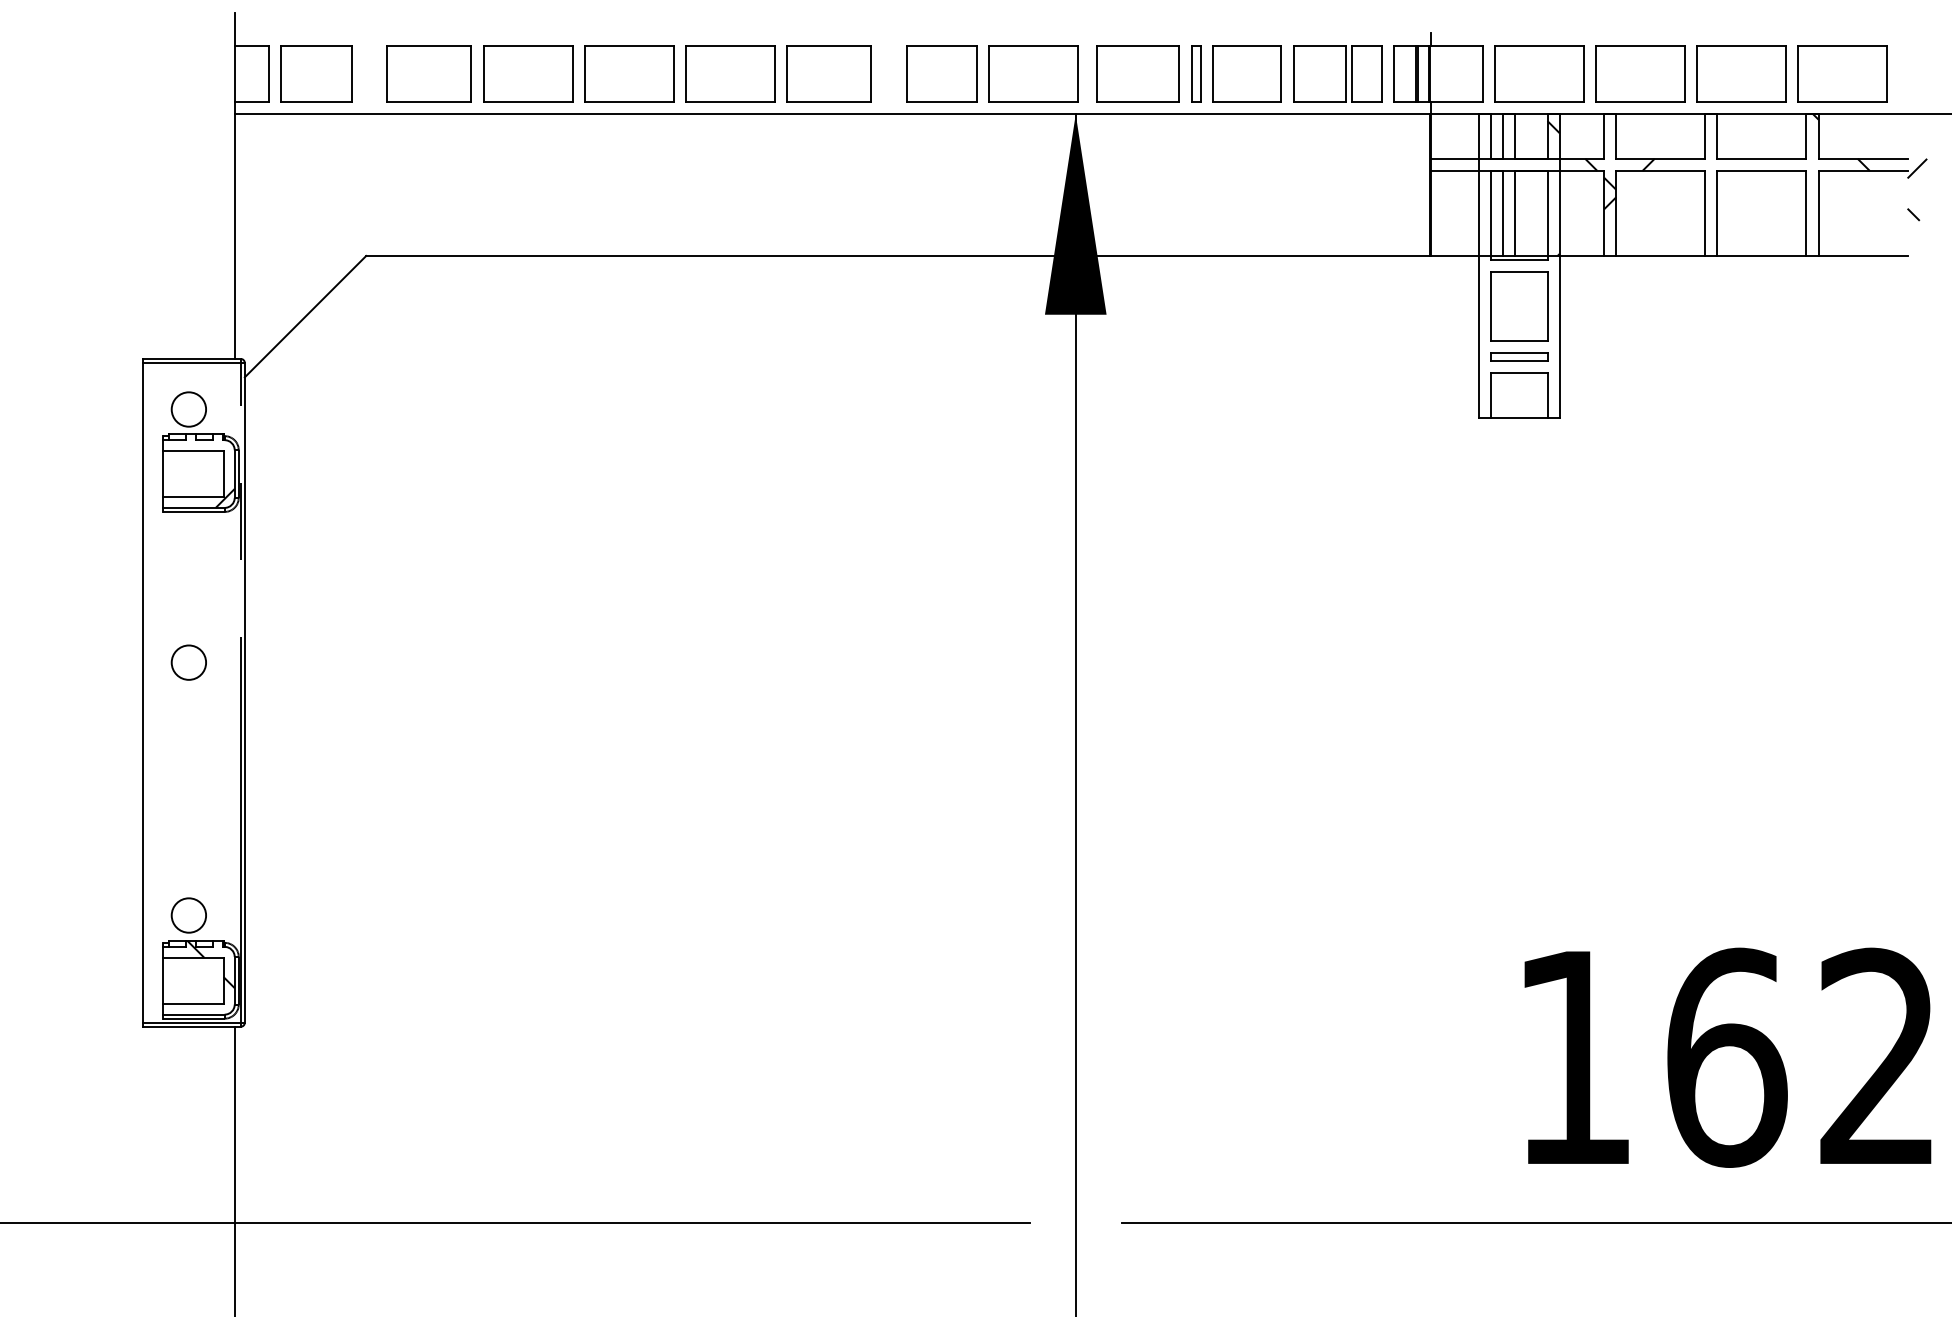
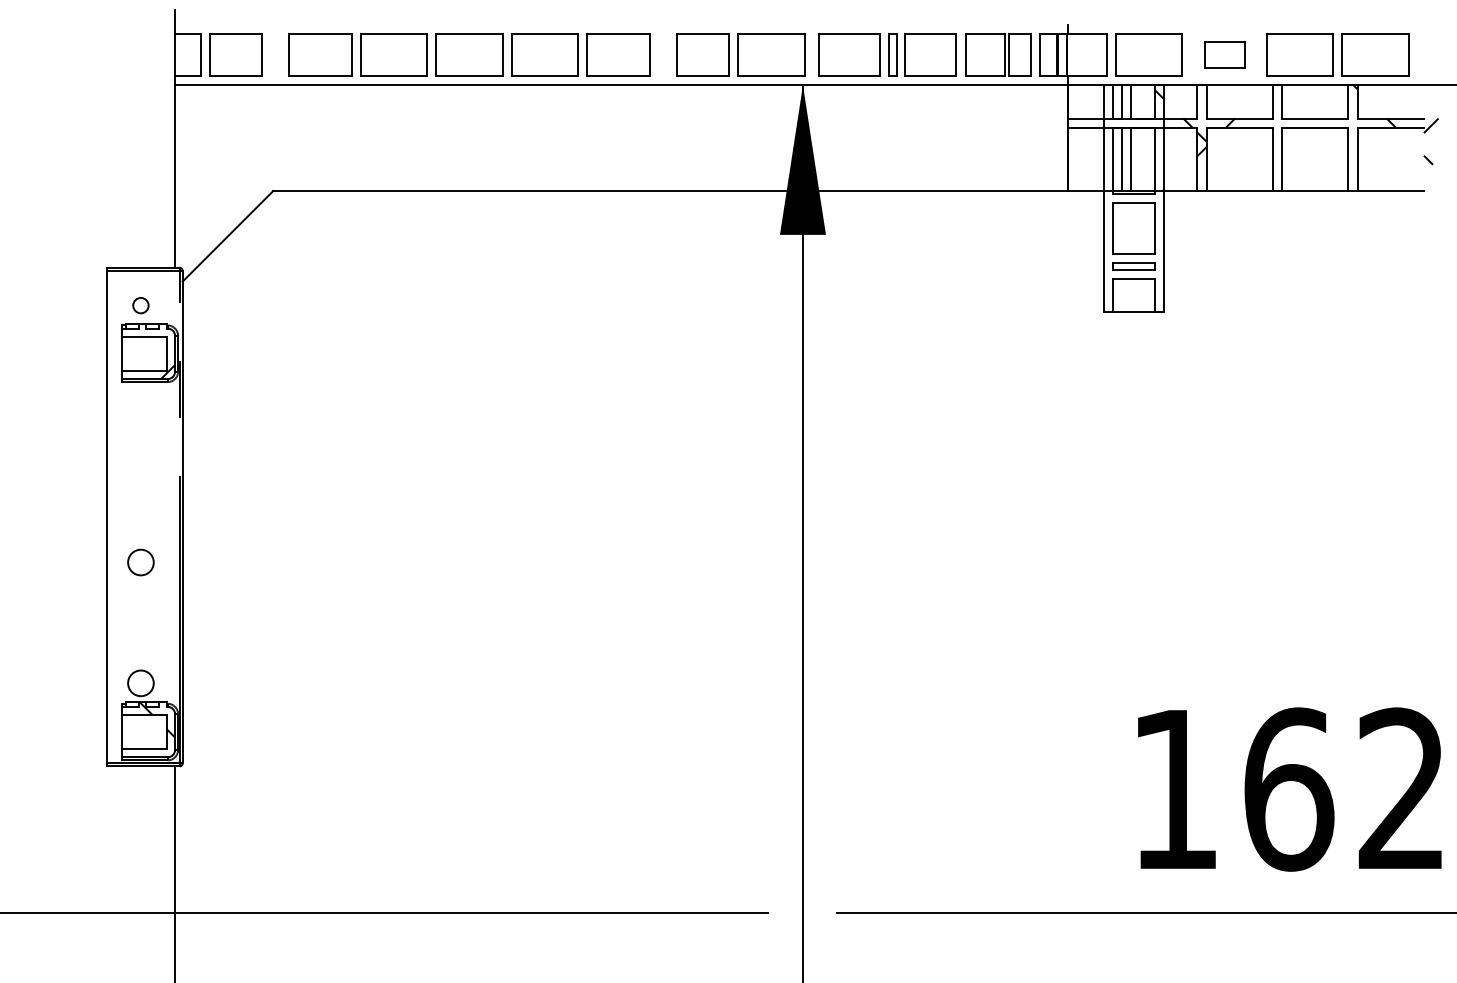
part: (1640, 73) -> (1224, 54), size x0.6
circle: (188, 409) -> (140, 305), size x0.6
circle: (188, 662) -> (140, 562), moved

